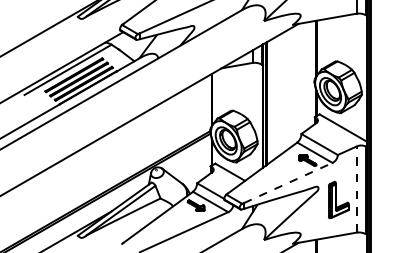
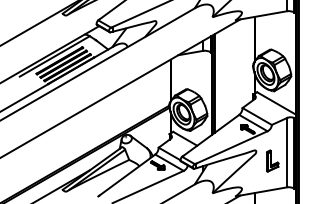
line: (288, 182) -> (232, 147), dashed -> solid
line: (357, 188) -> (287, 151), dashed -> solid
part: (338, 199) -> (272, 160), size x0.71

